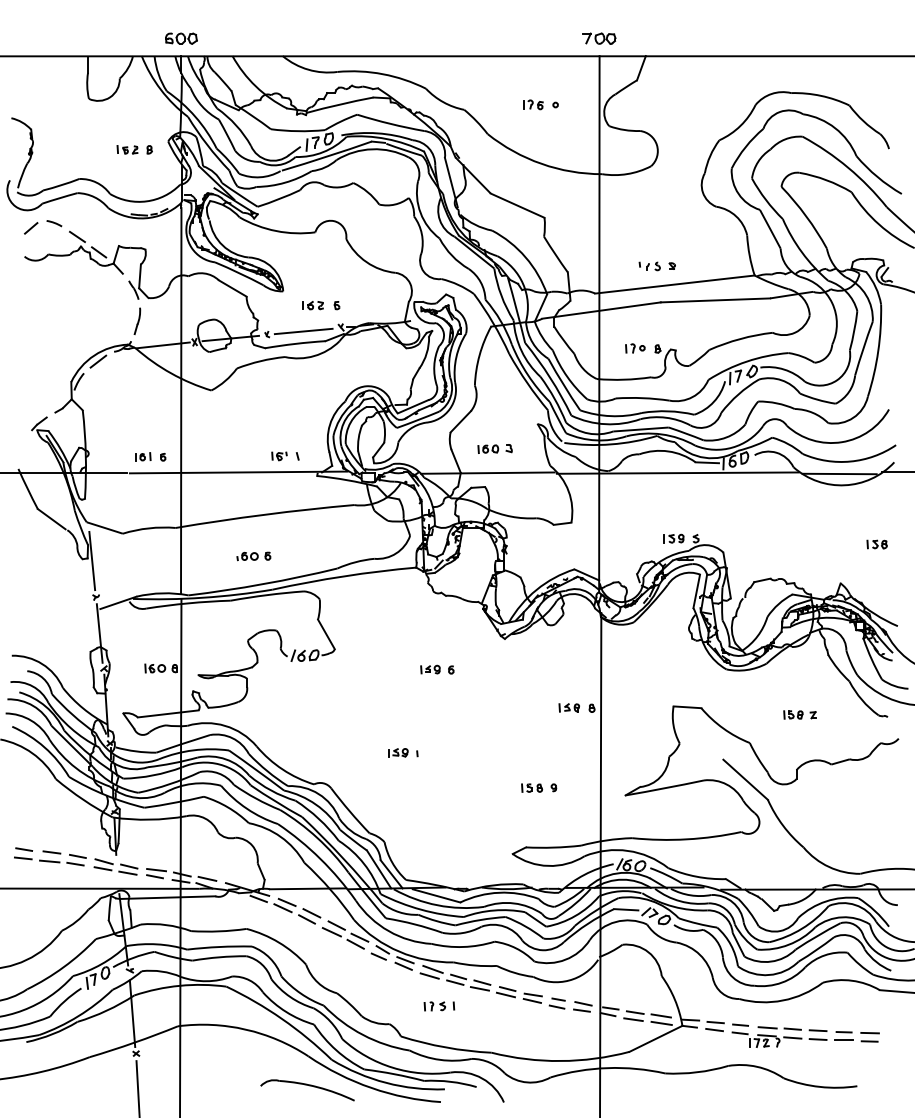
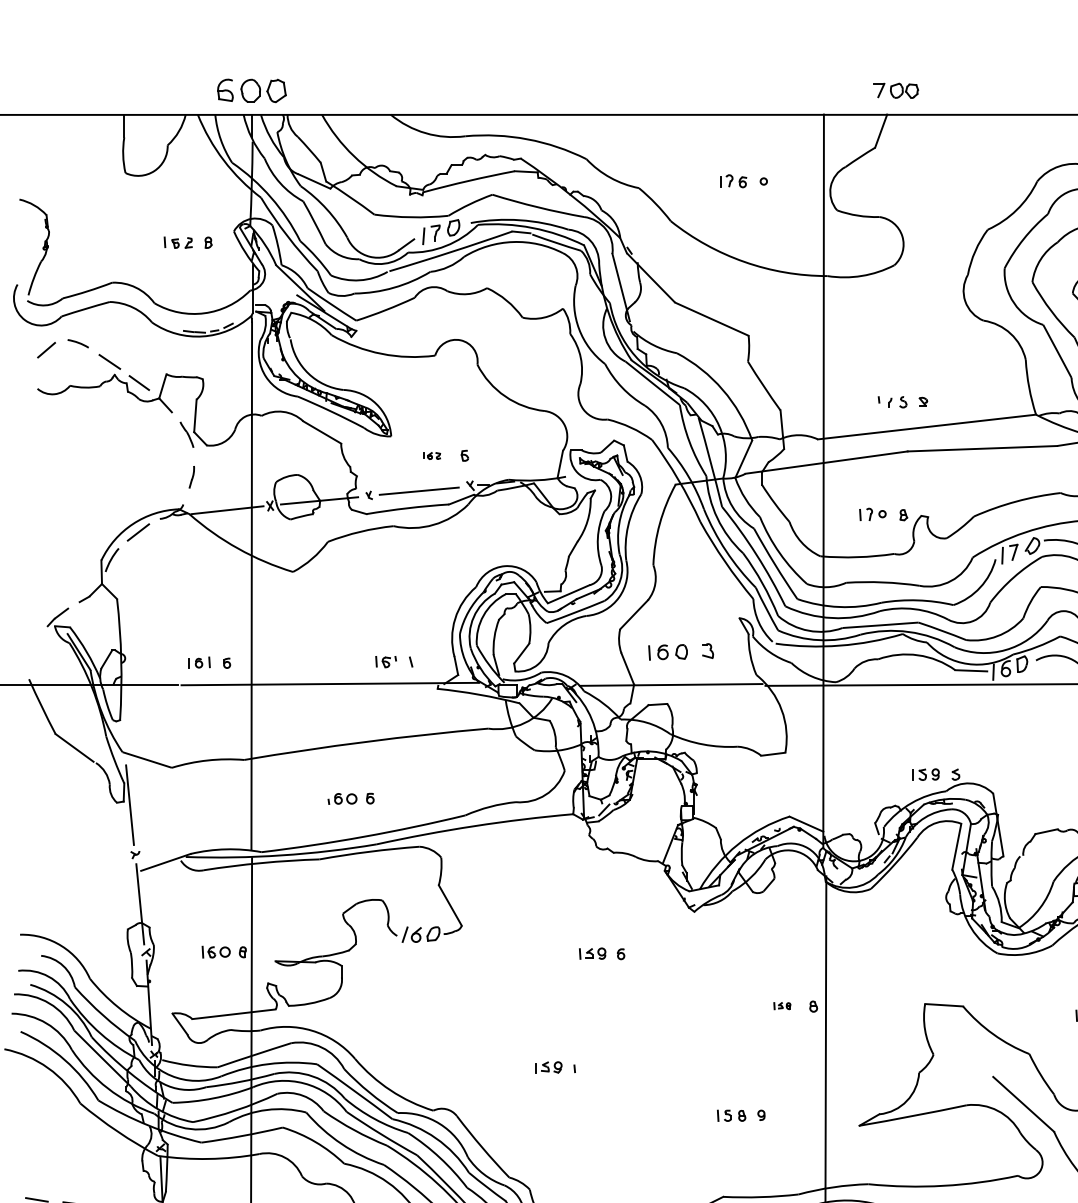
part: (181, 38) -> (252, 90), size x1.6
part: (599, 38) -> (896, 90), moved
part: (312, 305) -> (431, 455), size x0.6
part: (137, 320) -> (191, 476), size x0.6
part: (494, 448) -> (680, 651), size x1.4
part: (568, 707) -> (781, 1005), size x0.6

